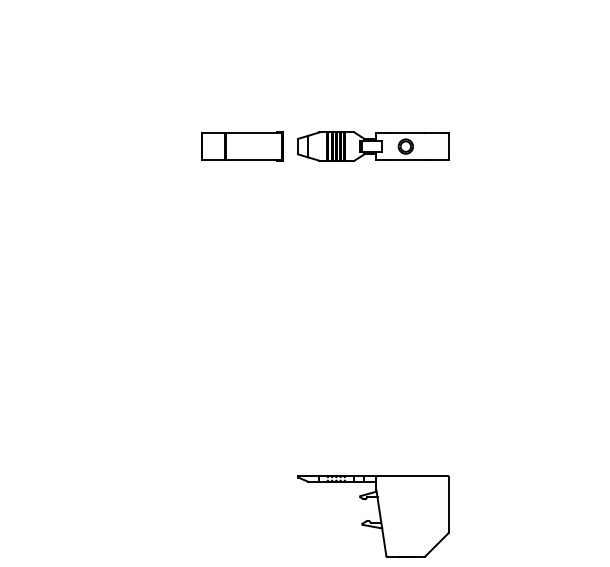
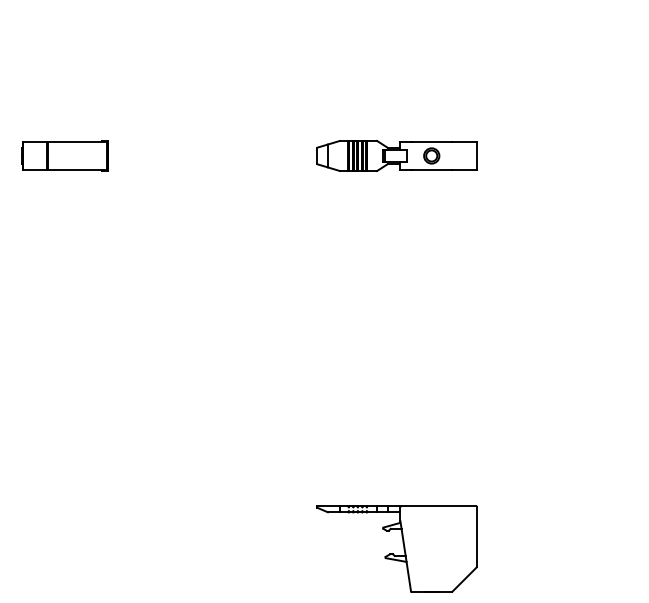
part: (242, 146) -> (65, 155), moved

